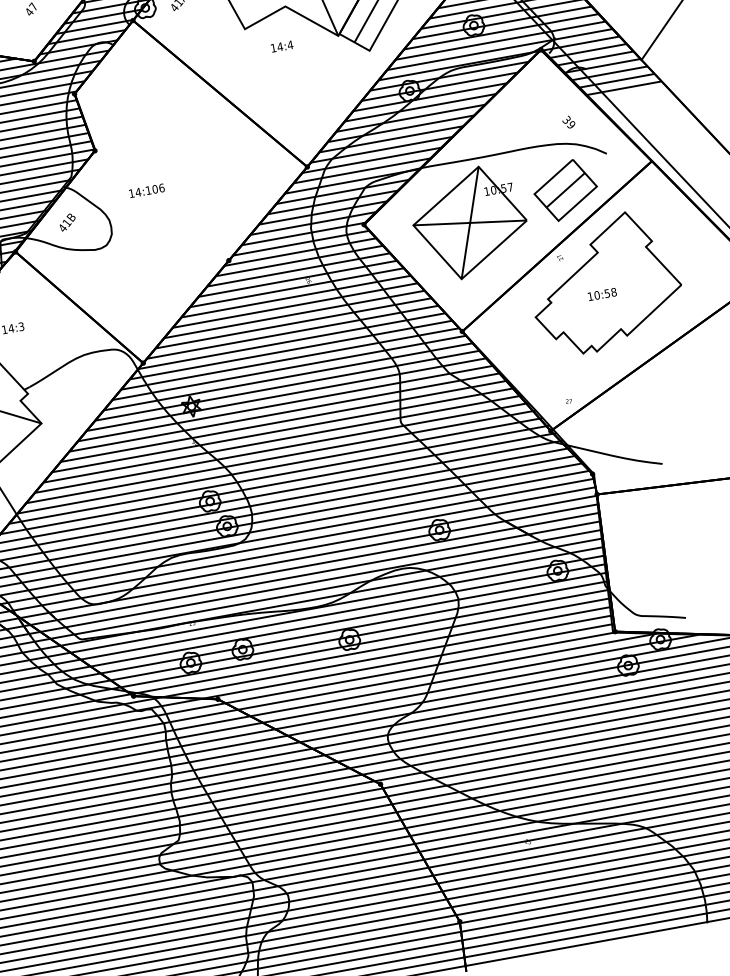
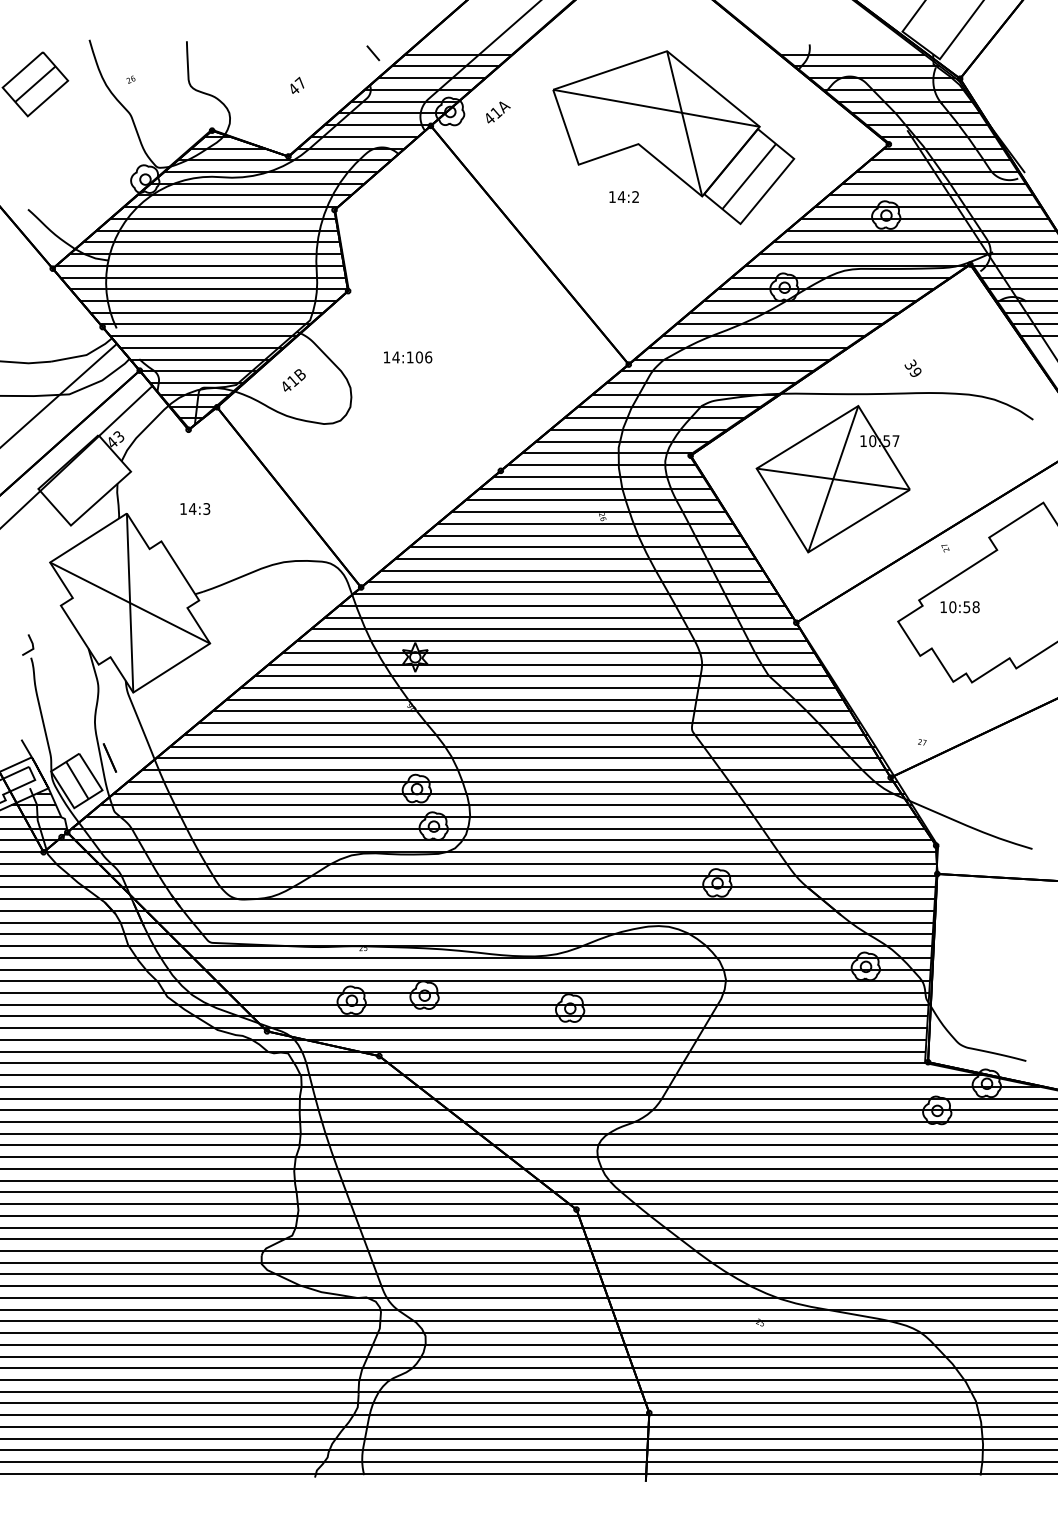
text: (290, 44) -> (635, 196), 14:4 -> 14:2
text: (568, 121) -> (912, 367), moved
part: (565, 190) -> (969, 458), removed
text: (602, 294) -> (959, 607), moved

